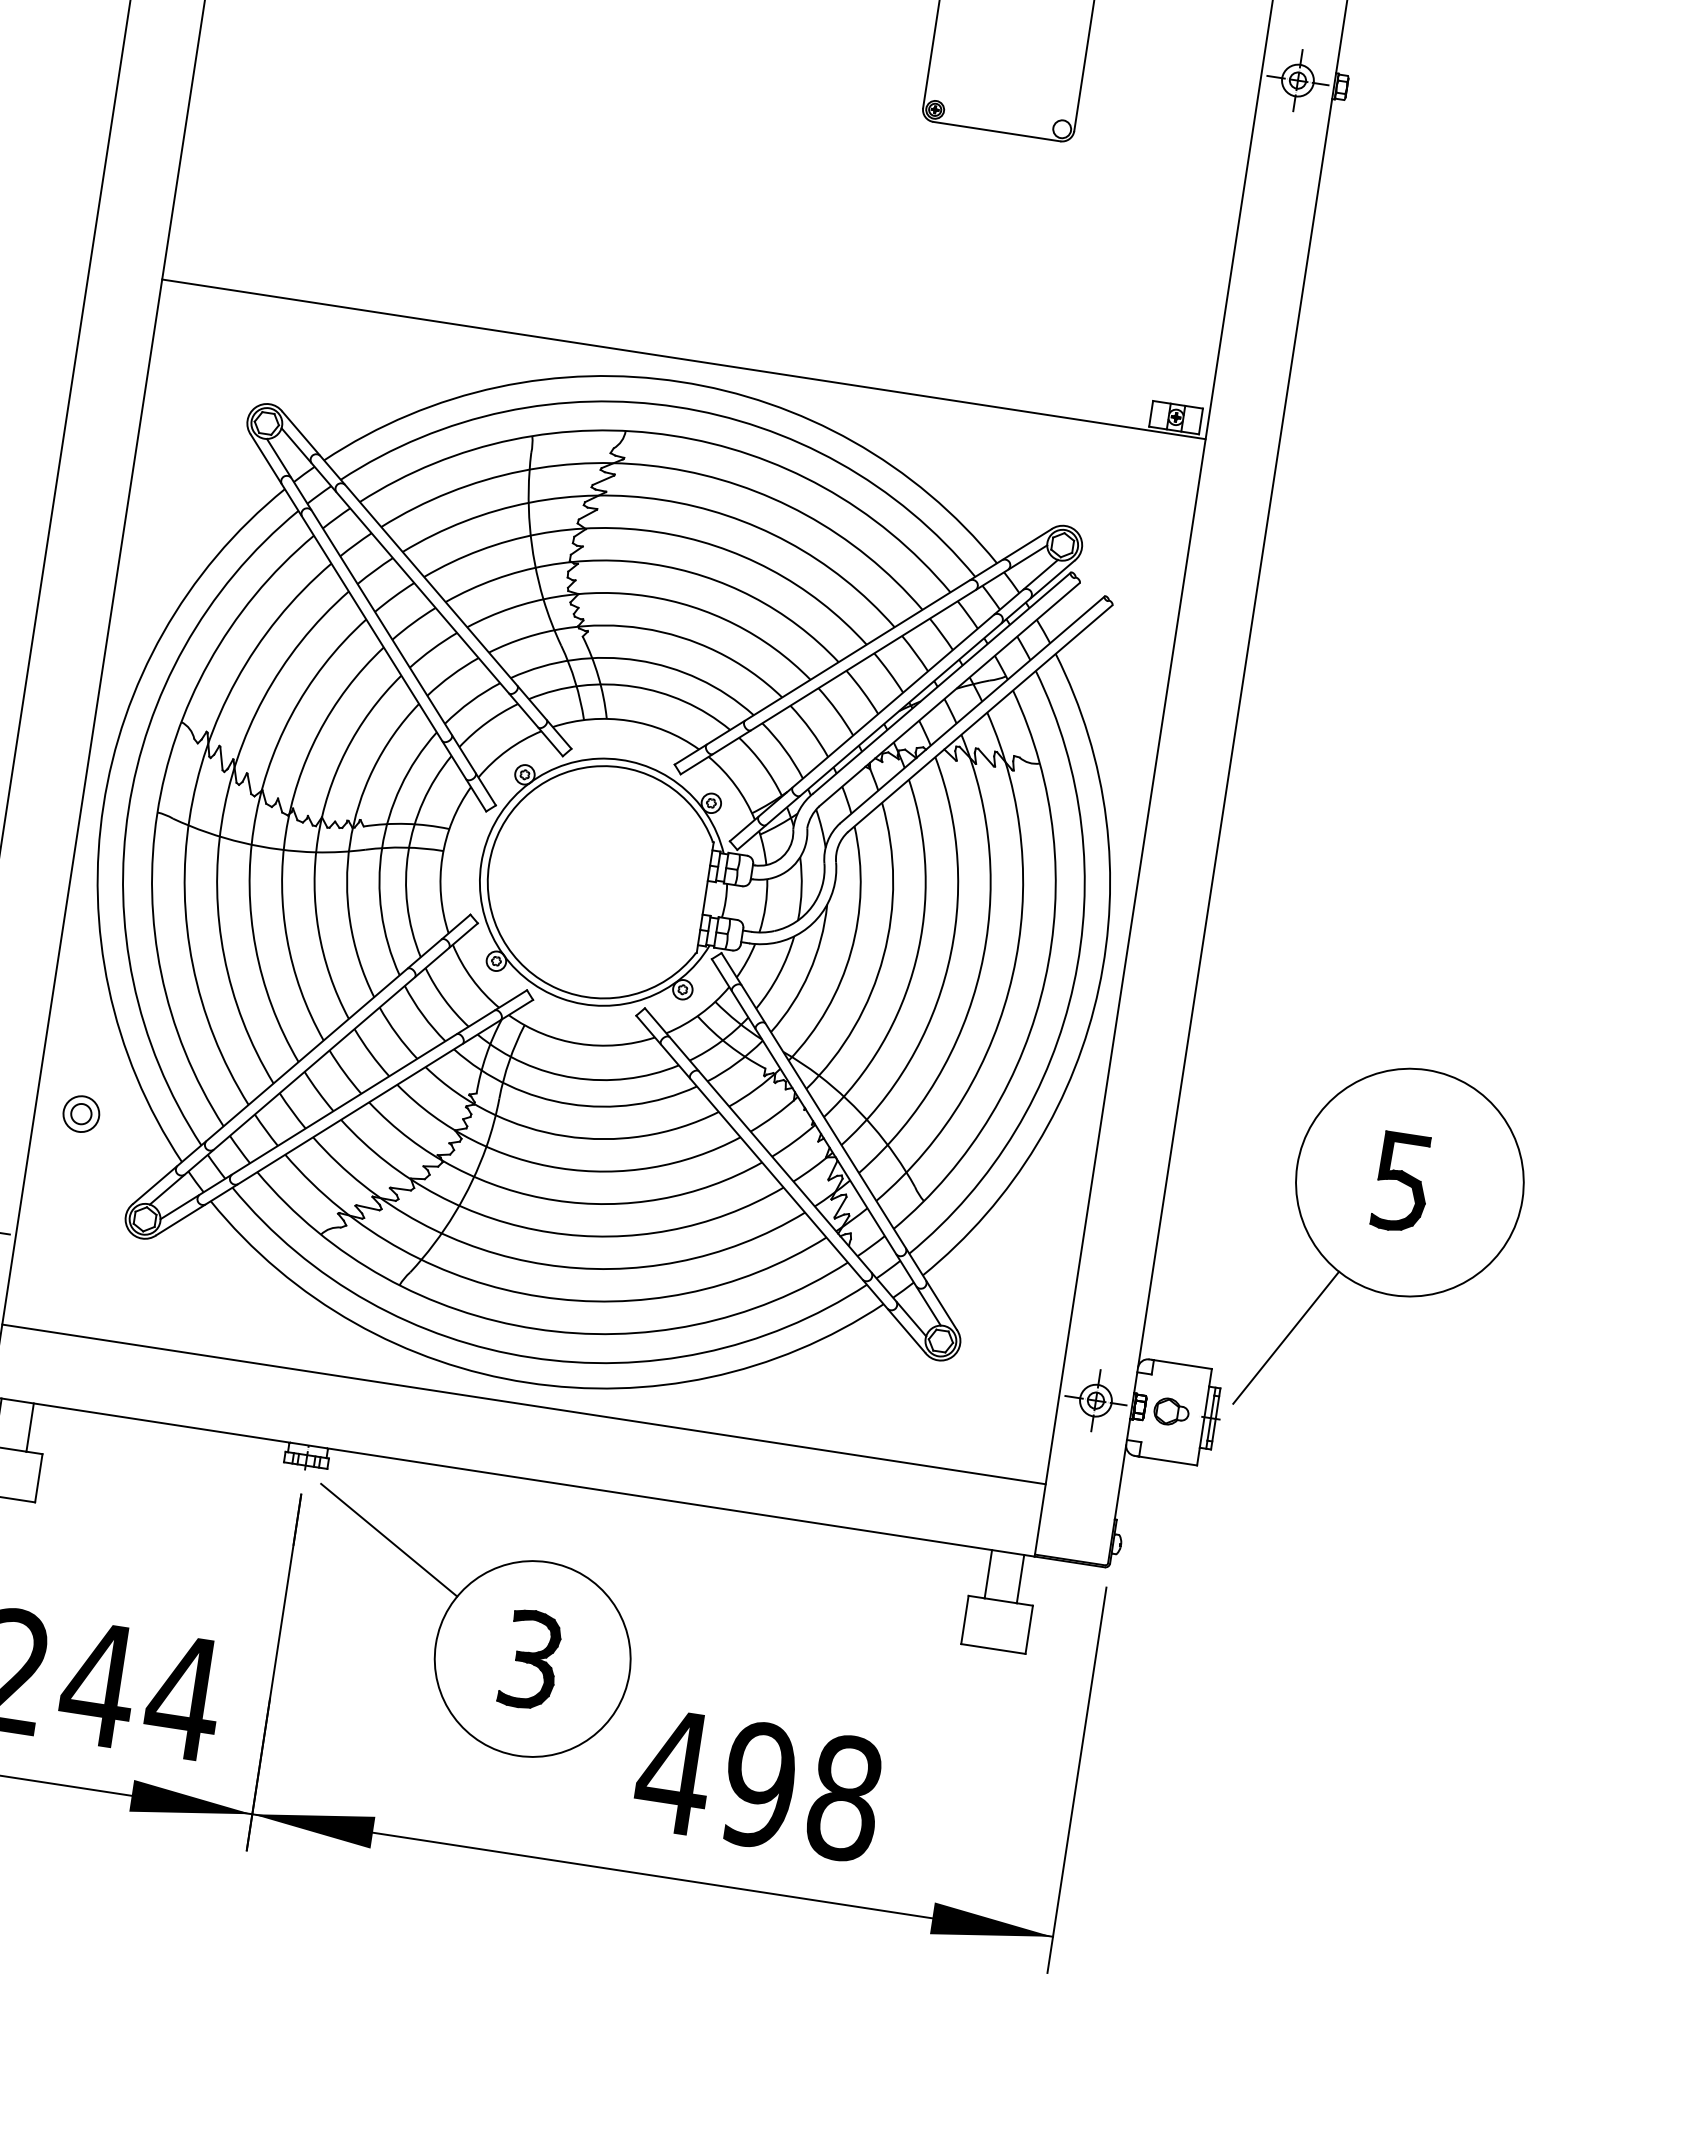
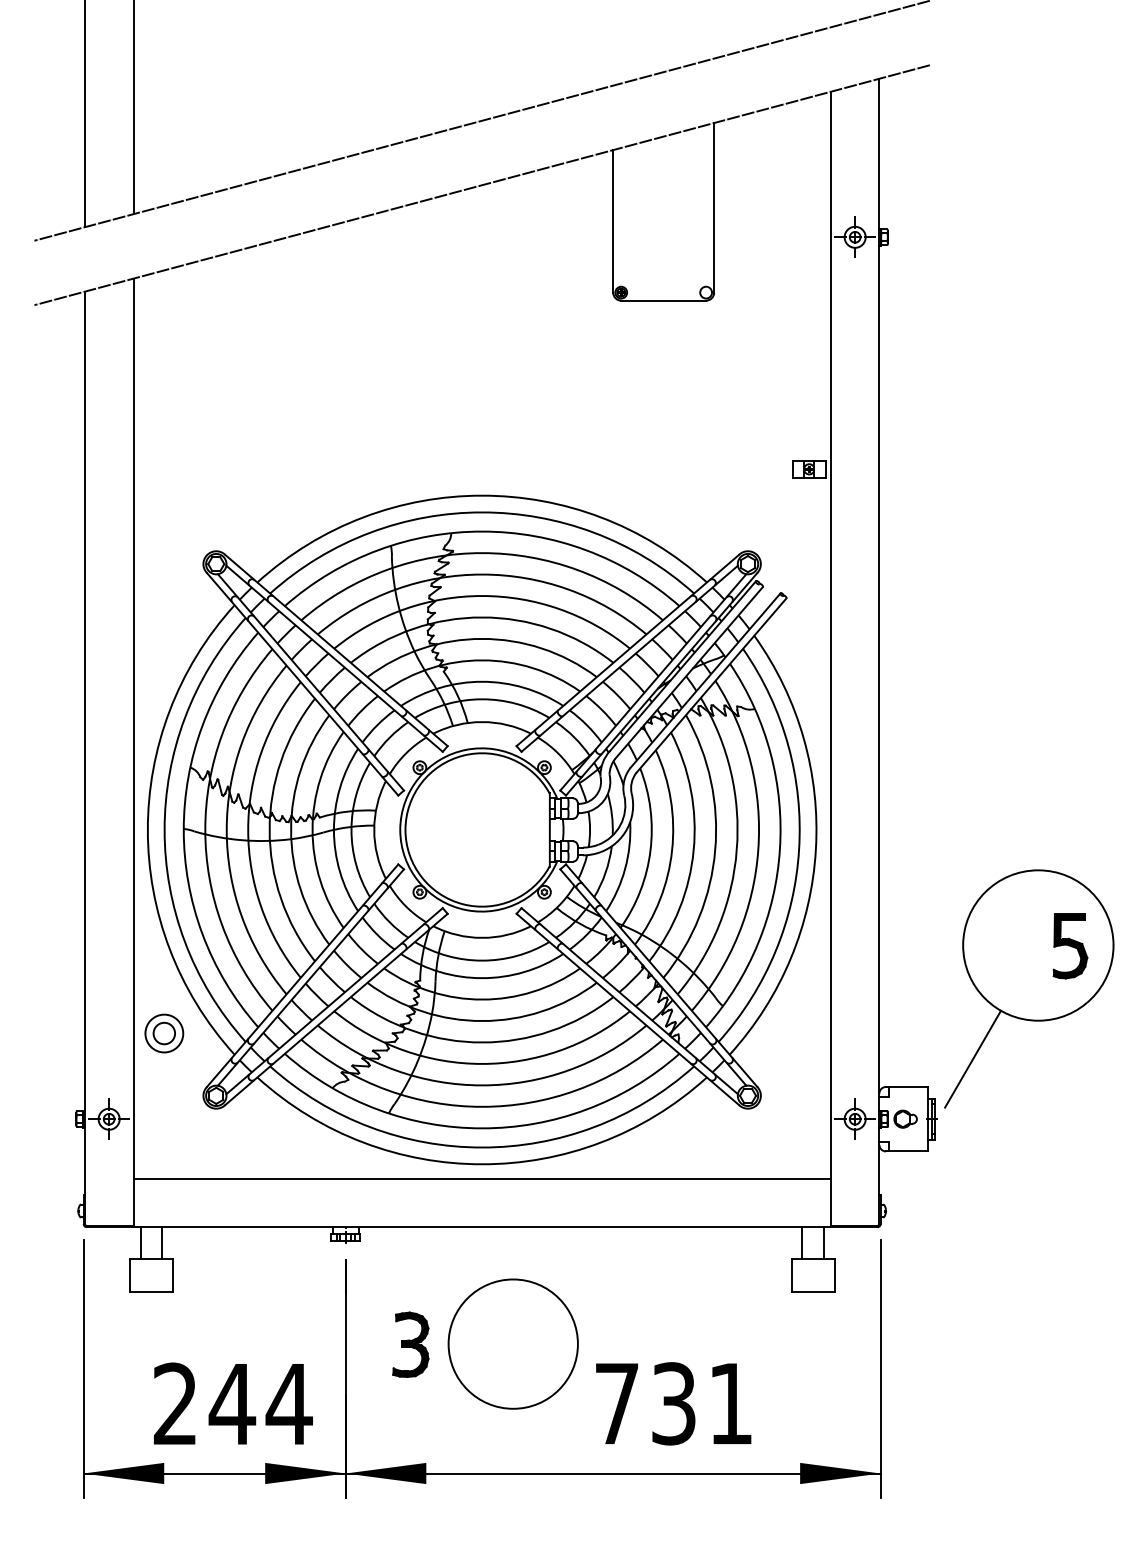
line: (682, 359) -> (481, 480), removed
part: (80, 1113) -> (163, 1033), size x1.6
part: (1402, 1182) -> (1070, 946), moved
line: (388, 1539) -> (407, 1280), removed
part: (529, 1659) -> (410, 1344), moved
text: (758, 1784) -> (673, 1403), 498 -> 731

